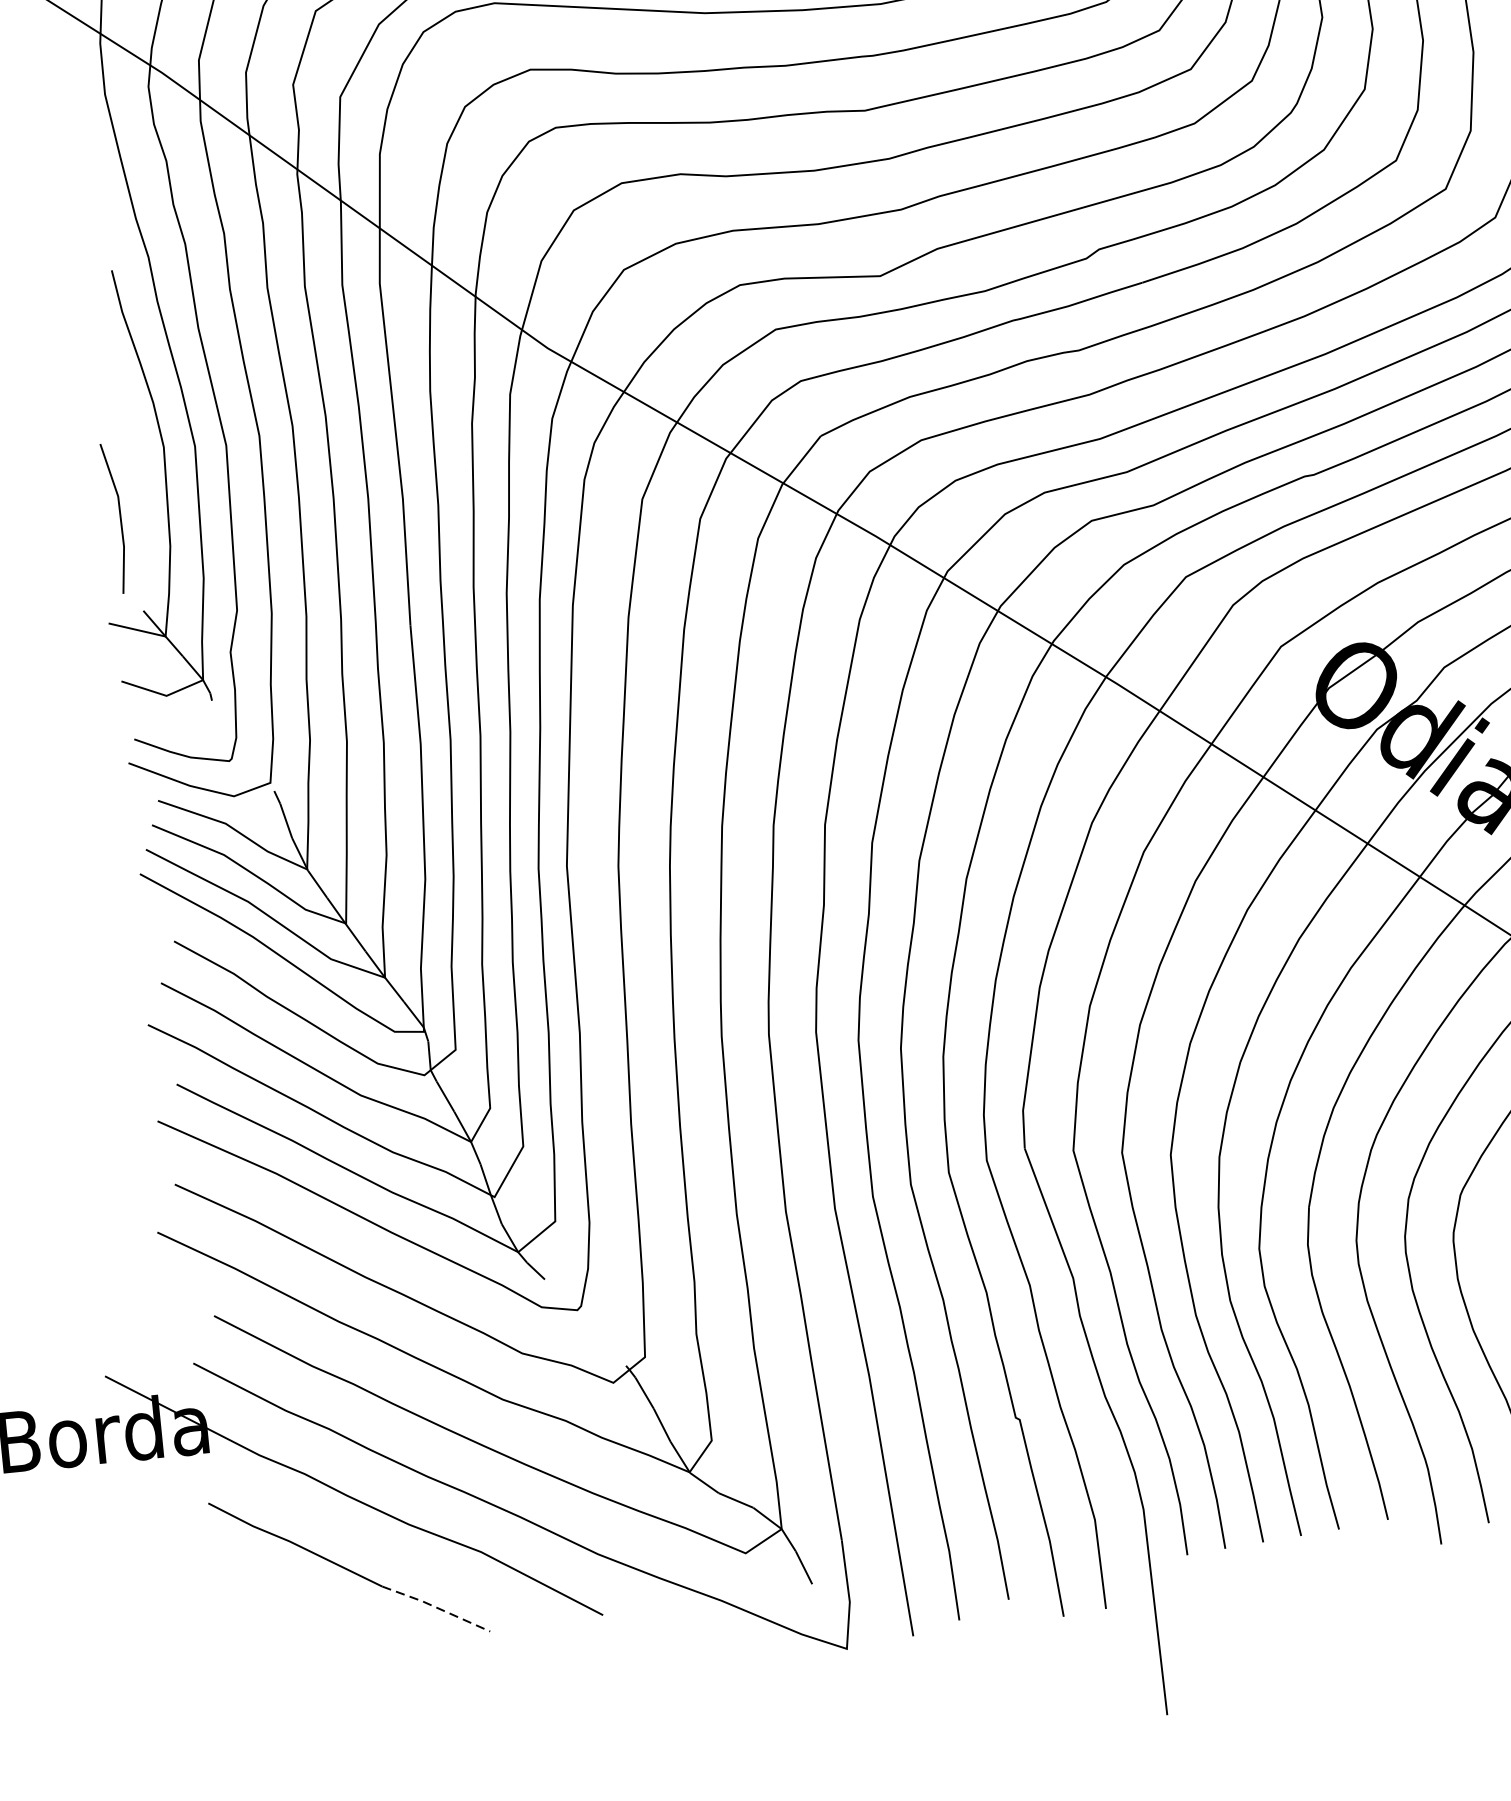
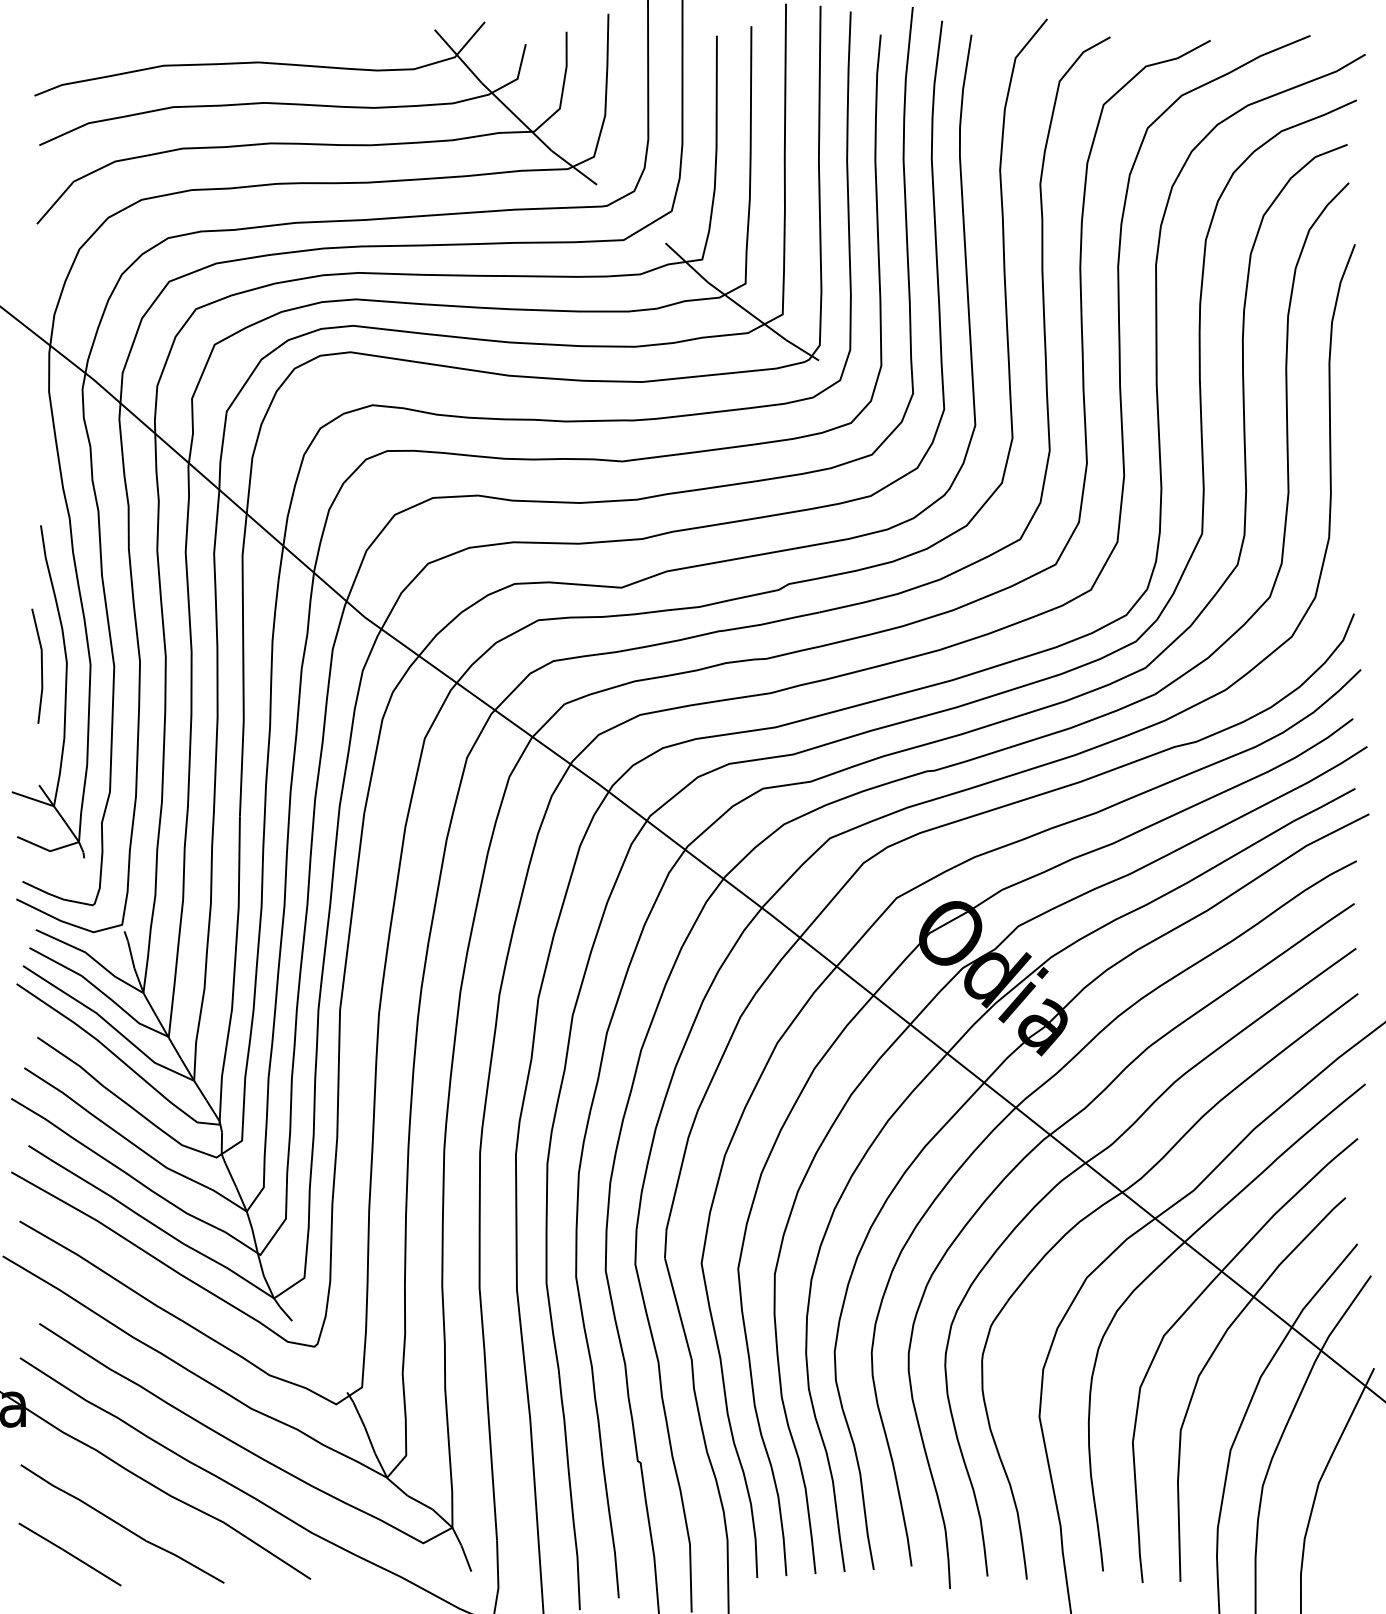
line: (119, 517) -> (41, 665), moved
line: (436, 1606) -> (185, 1560), dashed -> solid
line: (283, 1614) -> (69, 1554), added

